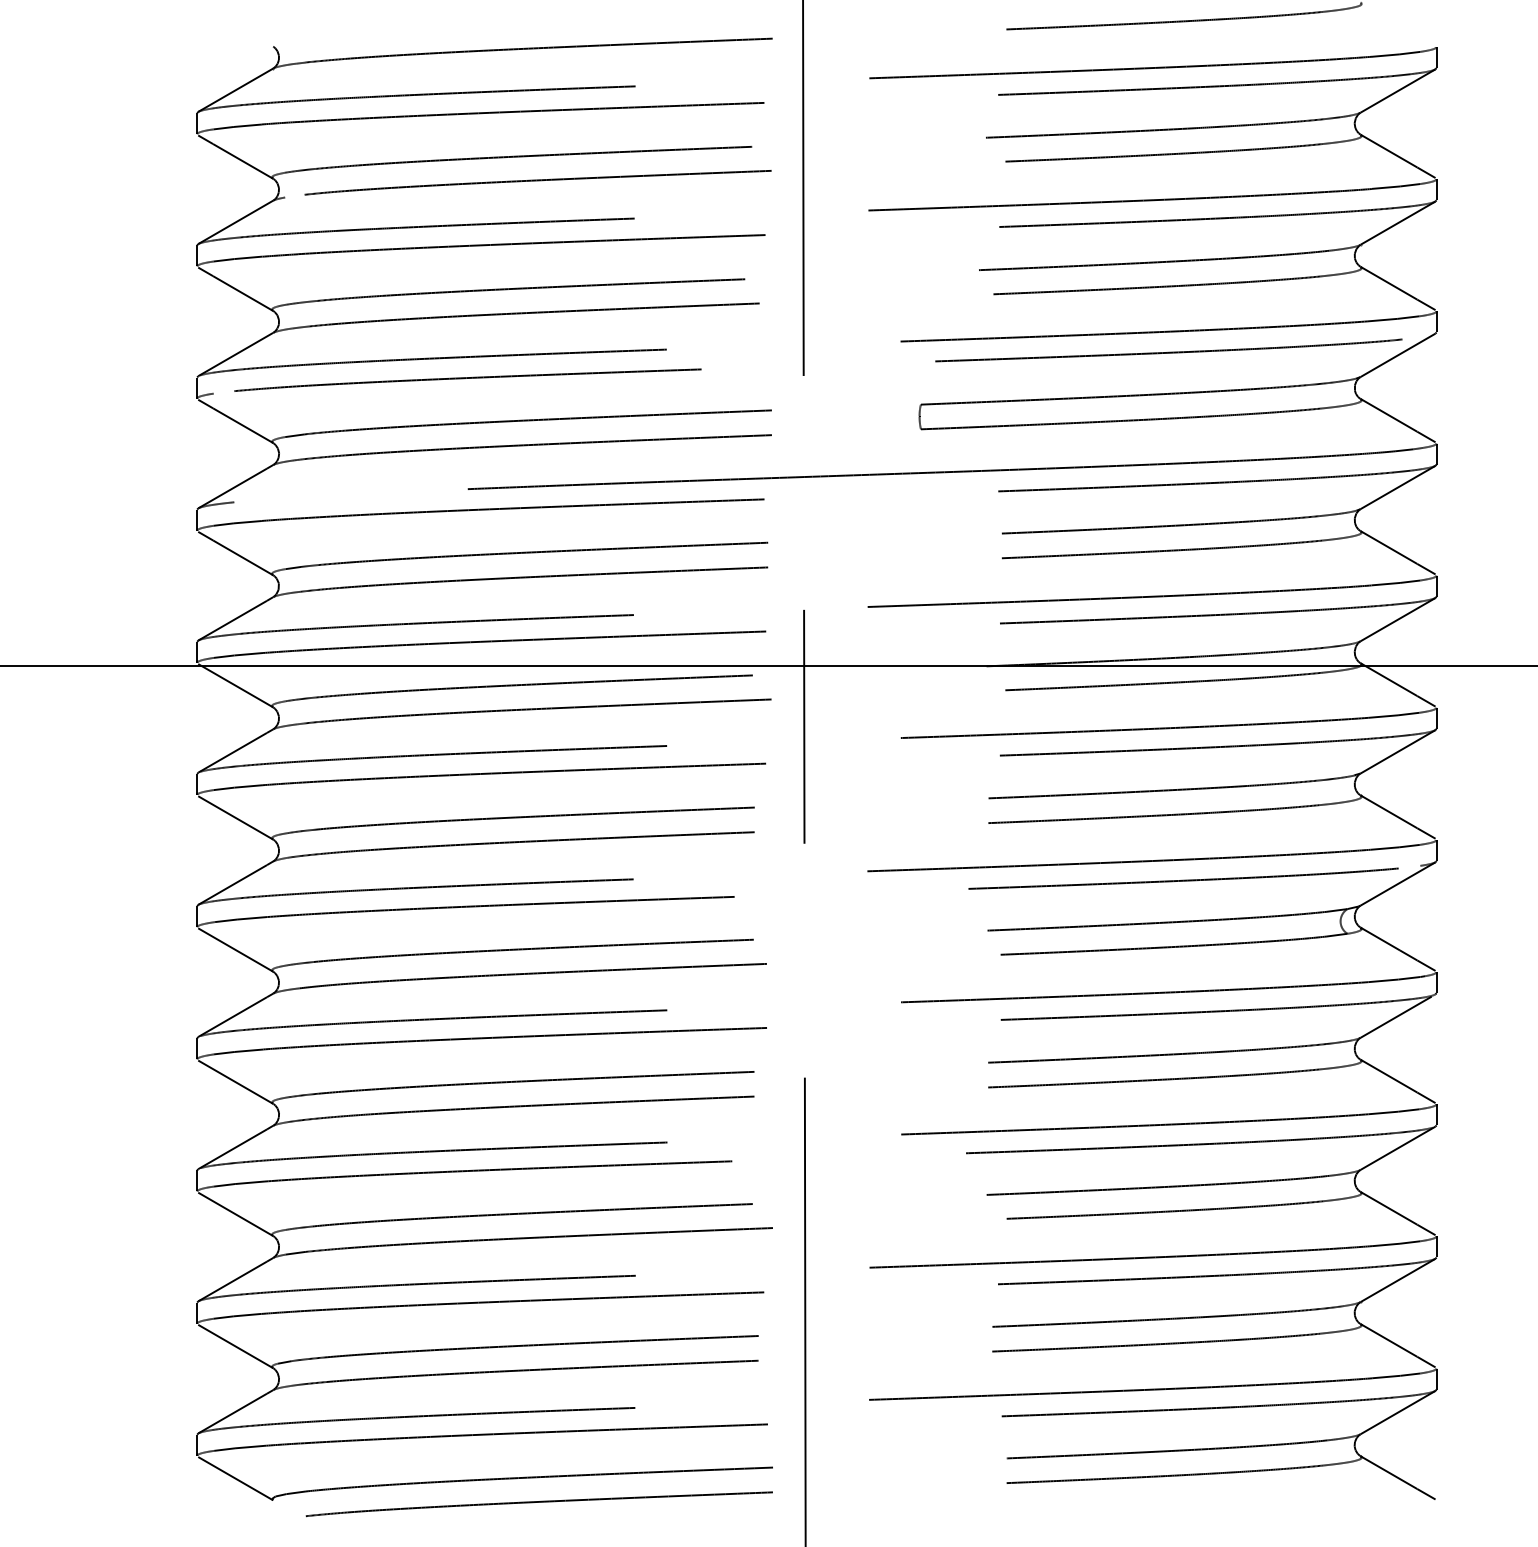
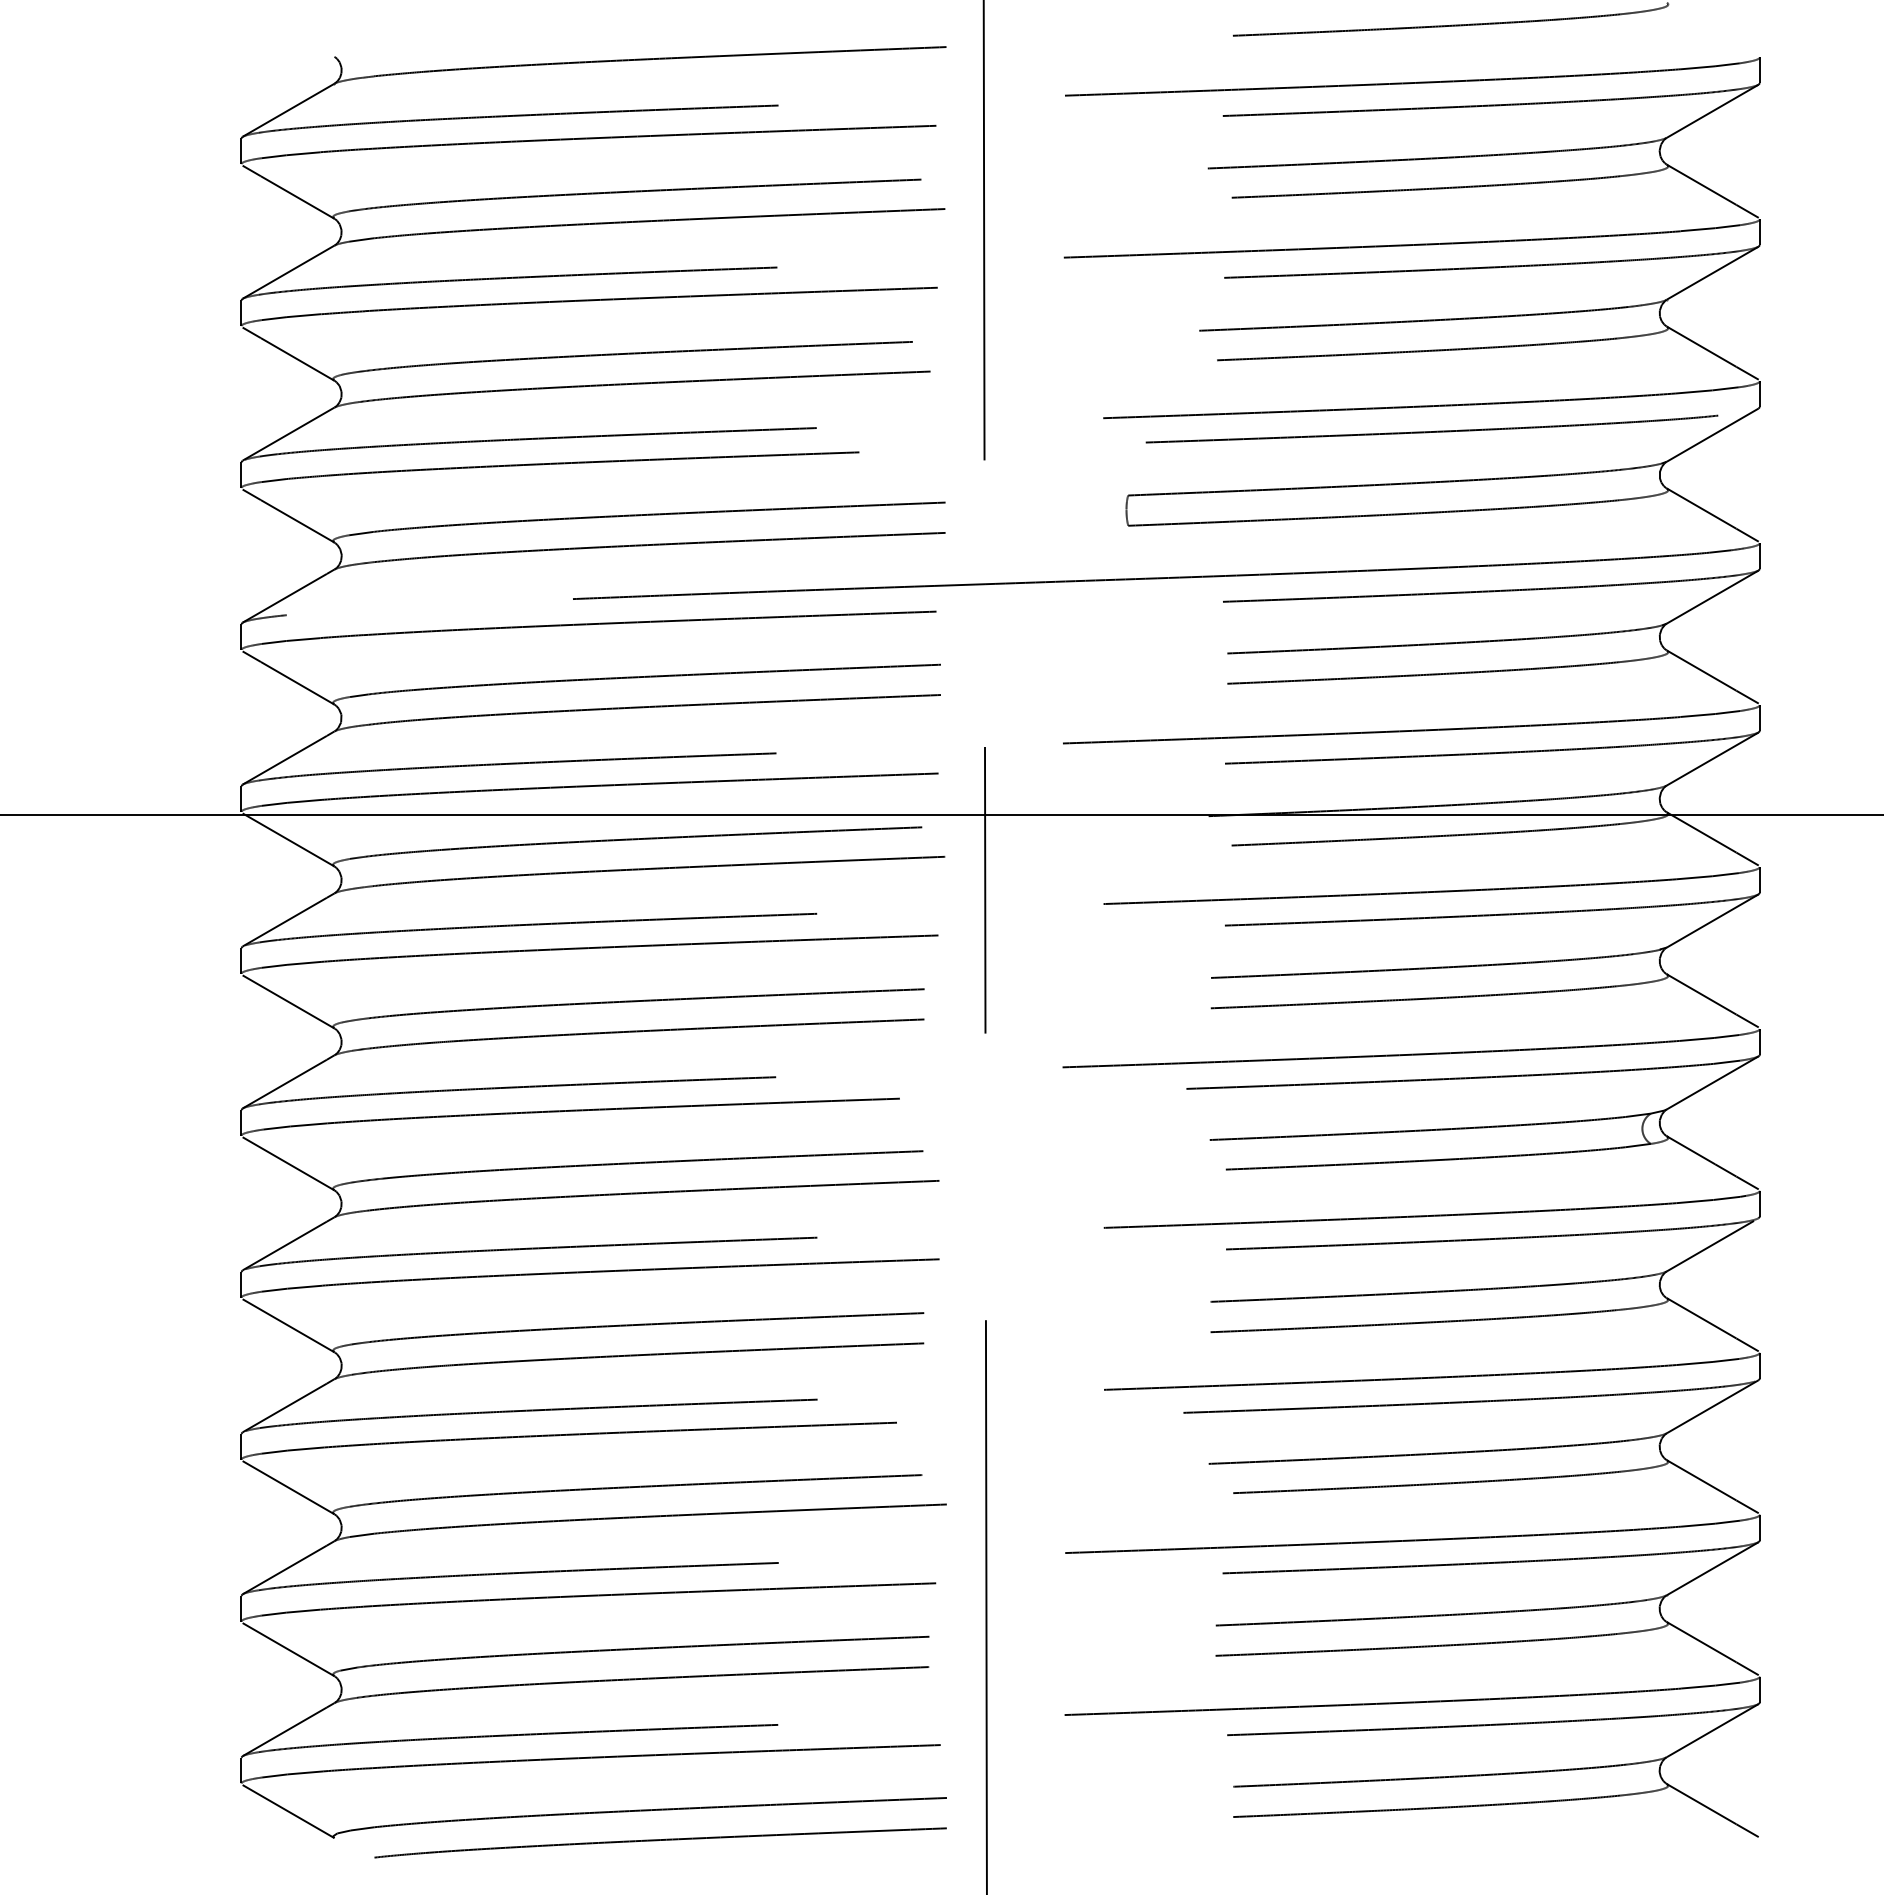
line: (295, 195) -> (361, 239), added
line: (223, 392) -> (273, 480), added
line: (1409, 866) -> (1726, 1061), added

